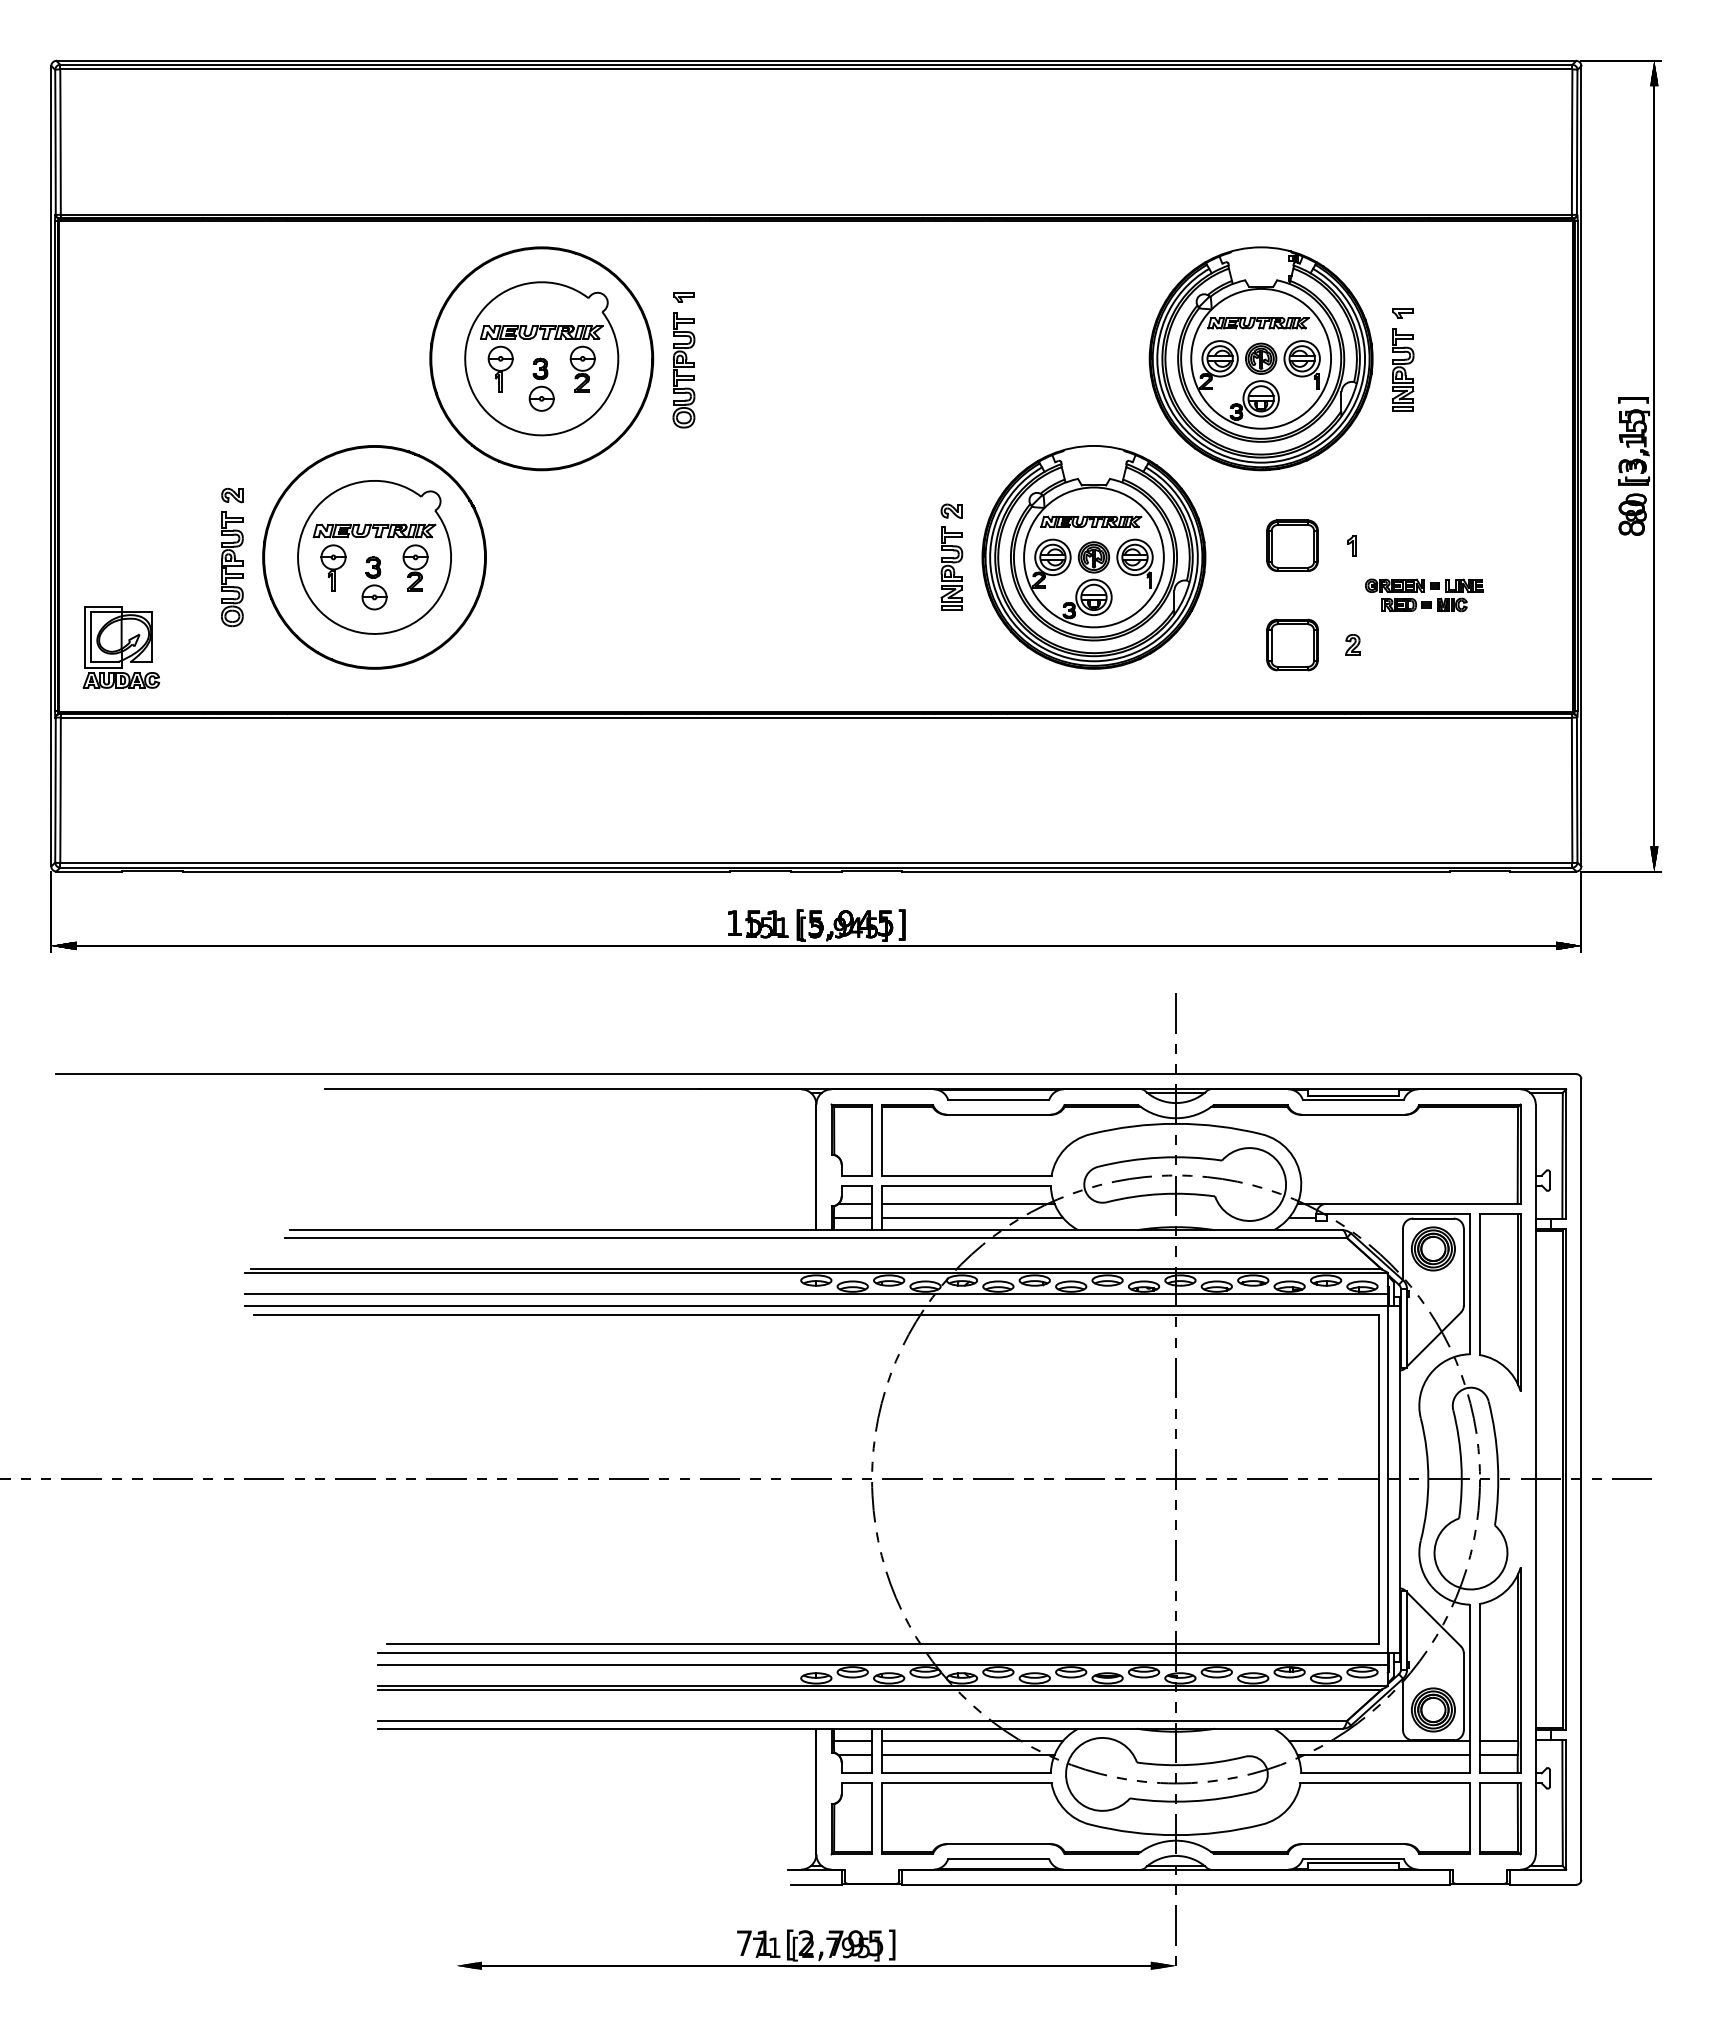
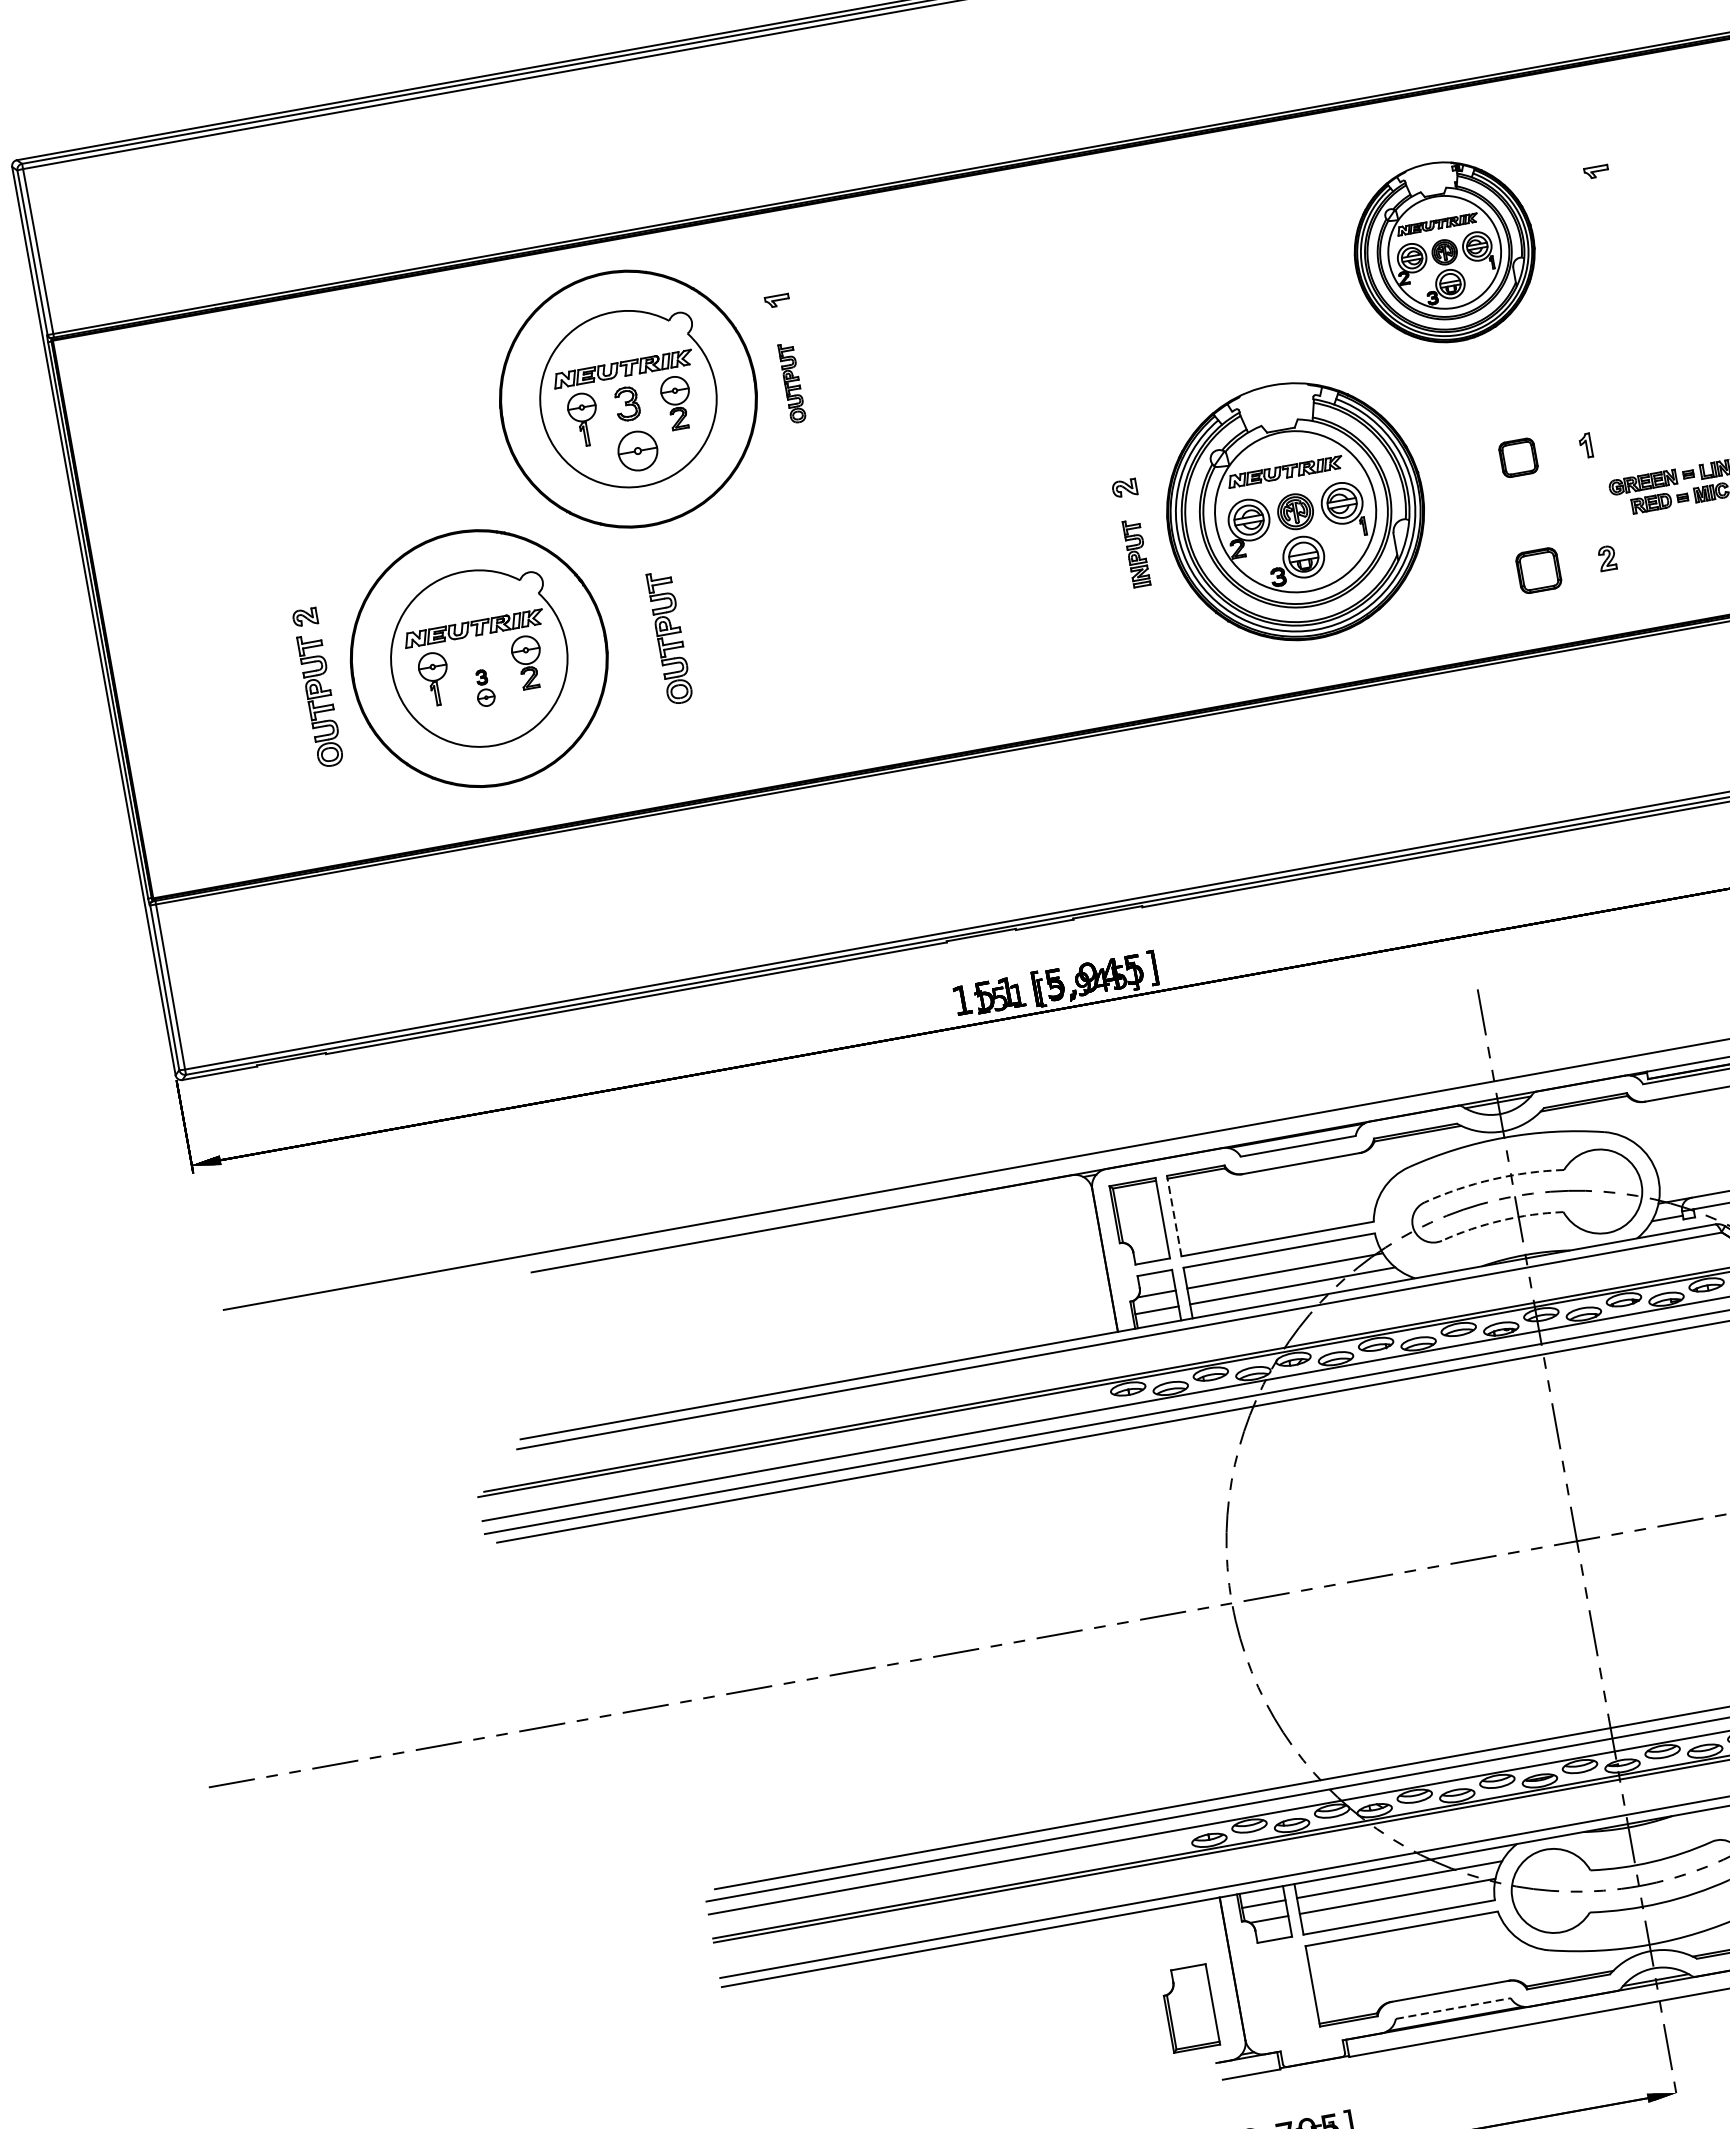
part: (1260, 358) -> (1443, 252), size x0.7
part: (1403, 369) -> (1608, 235), removed
part: (683, 370) -> (791, 383), size x0.6
part: (541, 384) -> (633, 428), size x1.4
part: (1292, 545) -> (1518, 457), size x0.6
part: (951, 568) -> (1136, 553), size x0.7
part: (540, 569) -> (670, 638), added
part: (374, 583) -> (484, 688), size x0.6
part: (1292, 644) -> (1538, 570), size x0.7
part: (121, 647) -> (210, 812), removed
line: (882, 1139) -> (1174, 1215), solid -> dashed
arc: (1159, 1157) -> (1492, 1179), solid -> dashed
arc: (1160, 1194) -> (1501, 1221), solid -> dashed
part: (851, 1818) -> (1189, 2008), moved
line: (998, 1859) -> (1453, 2008), solid -> dashed

